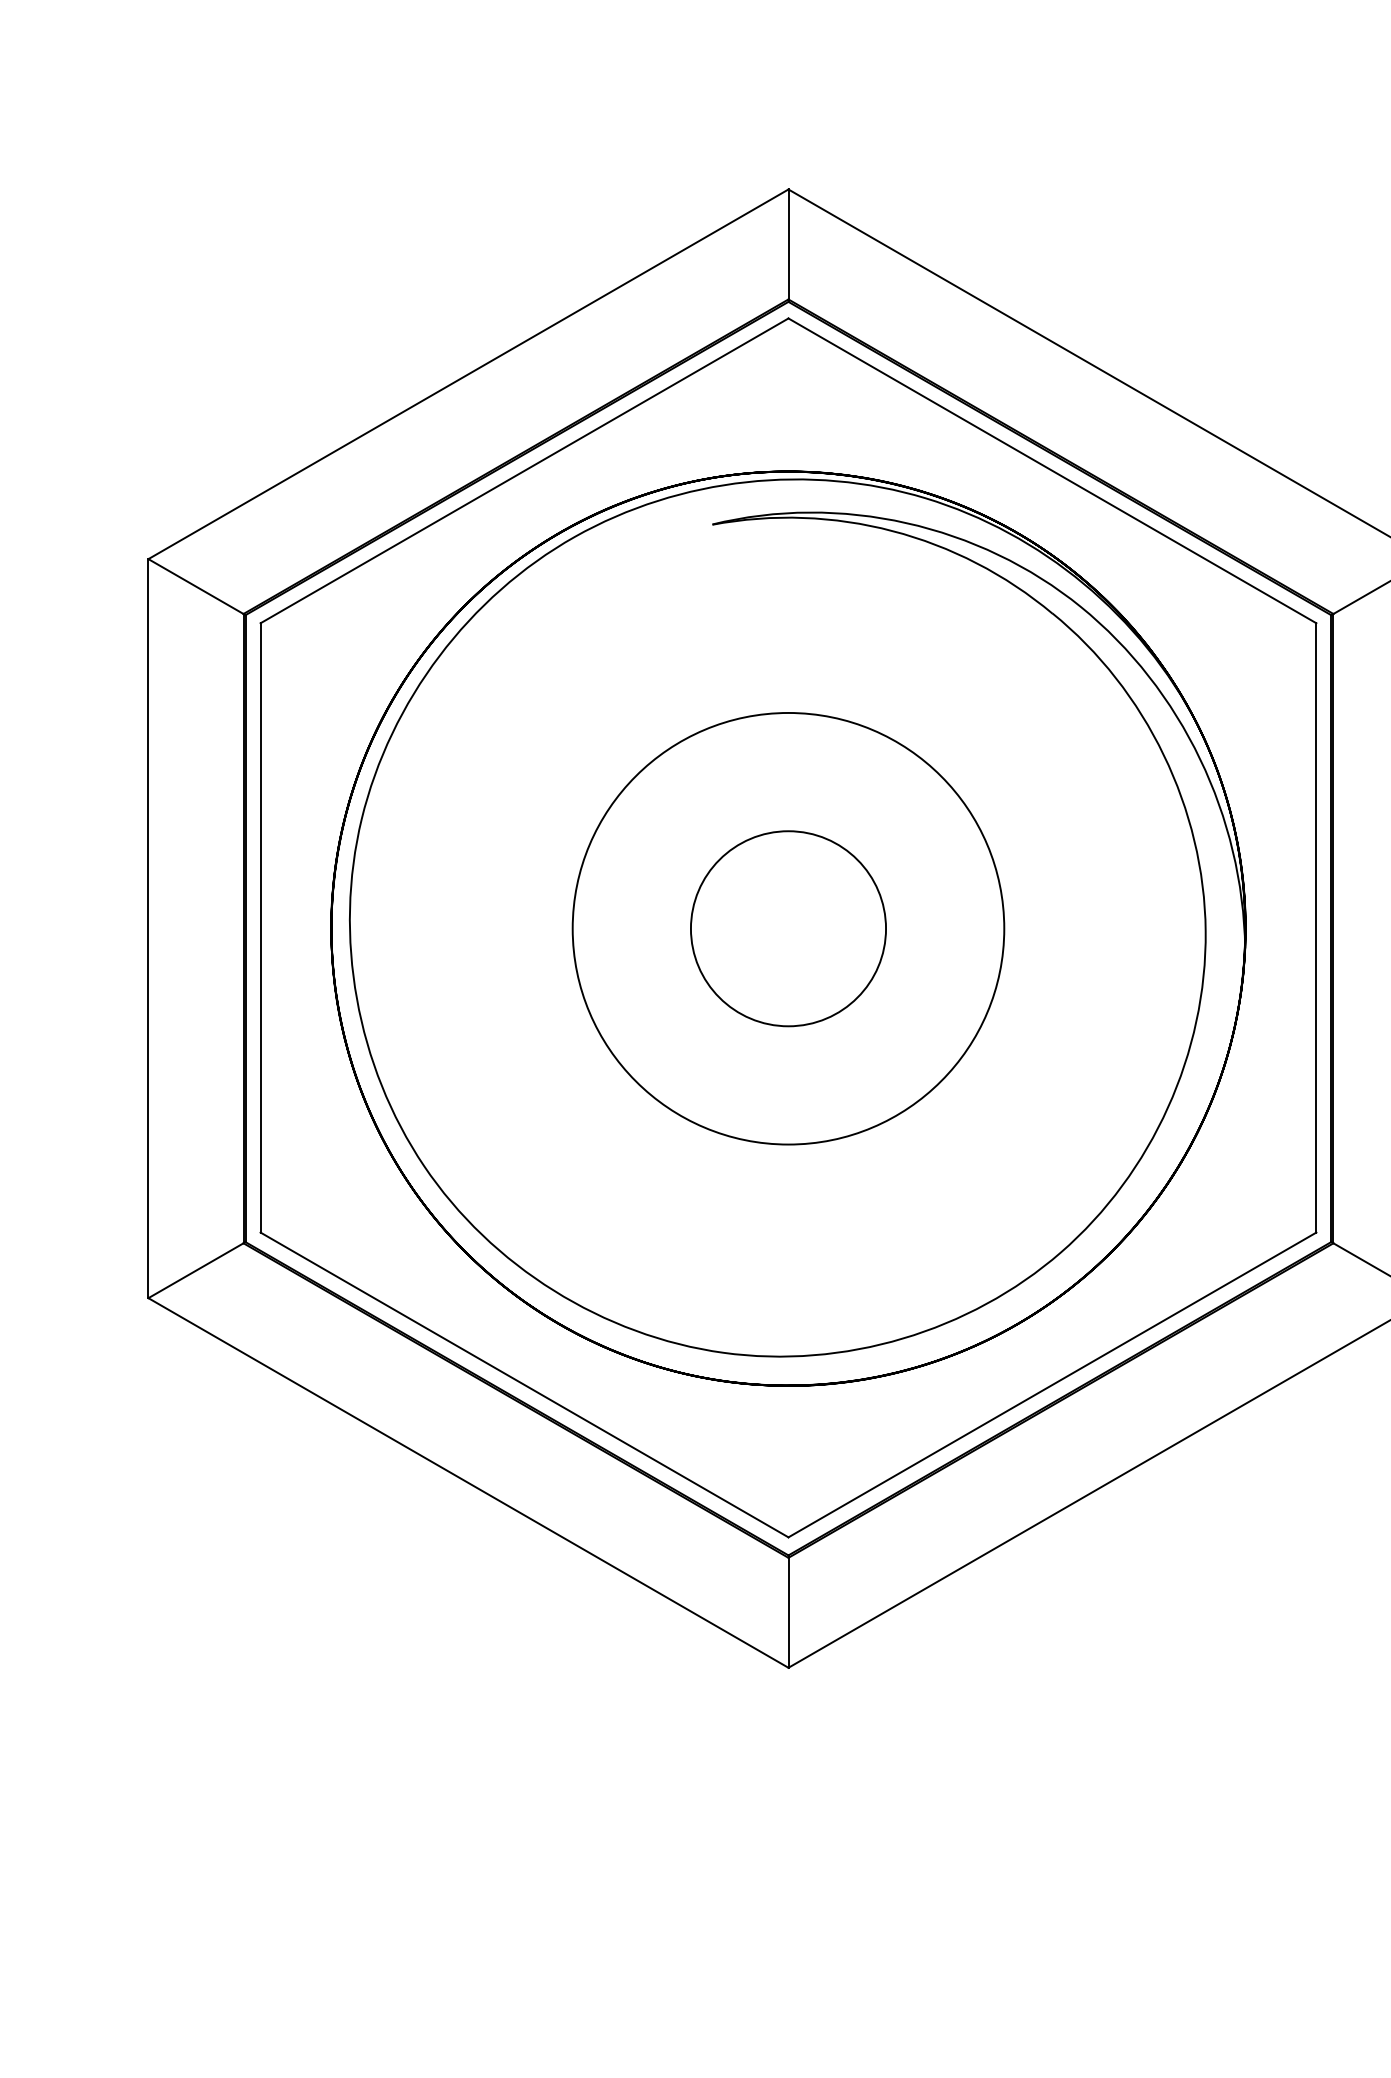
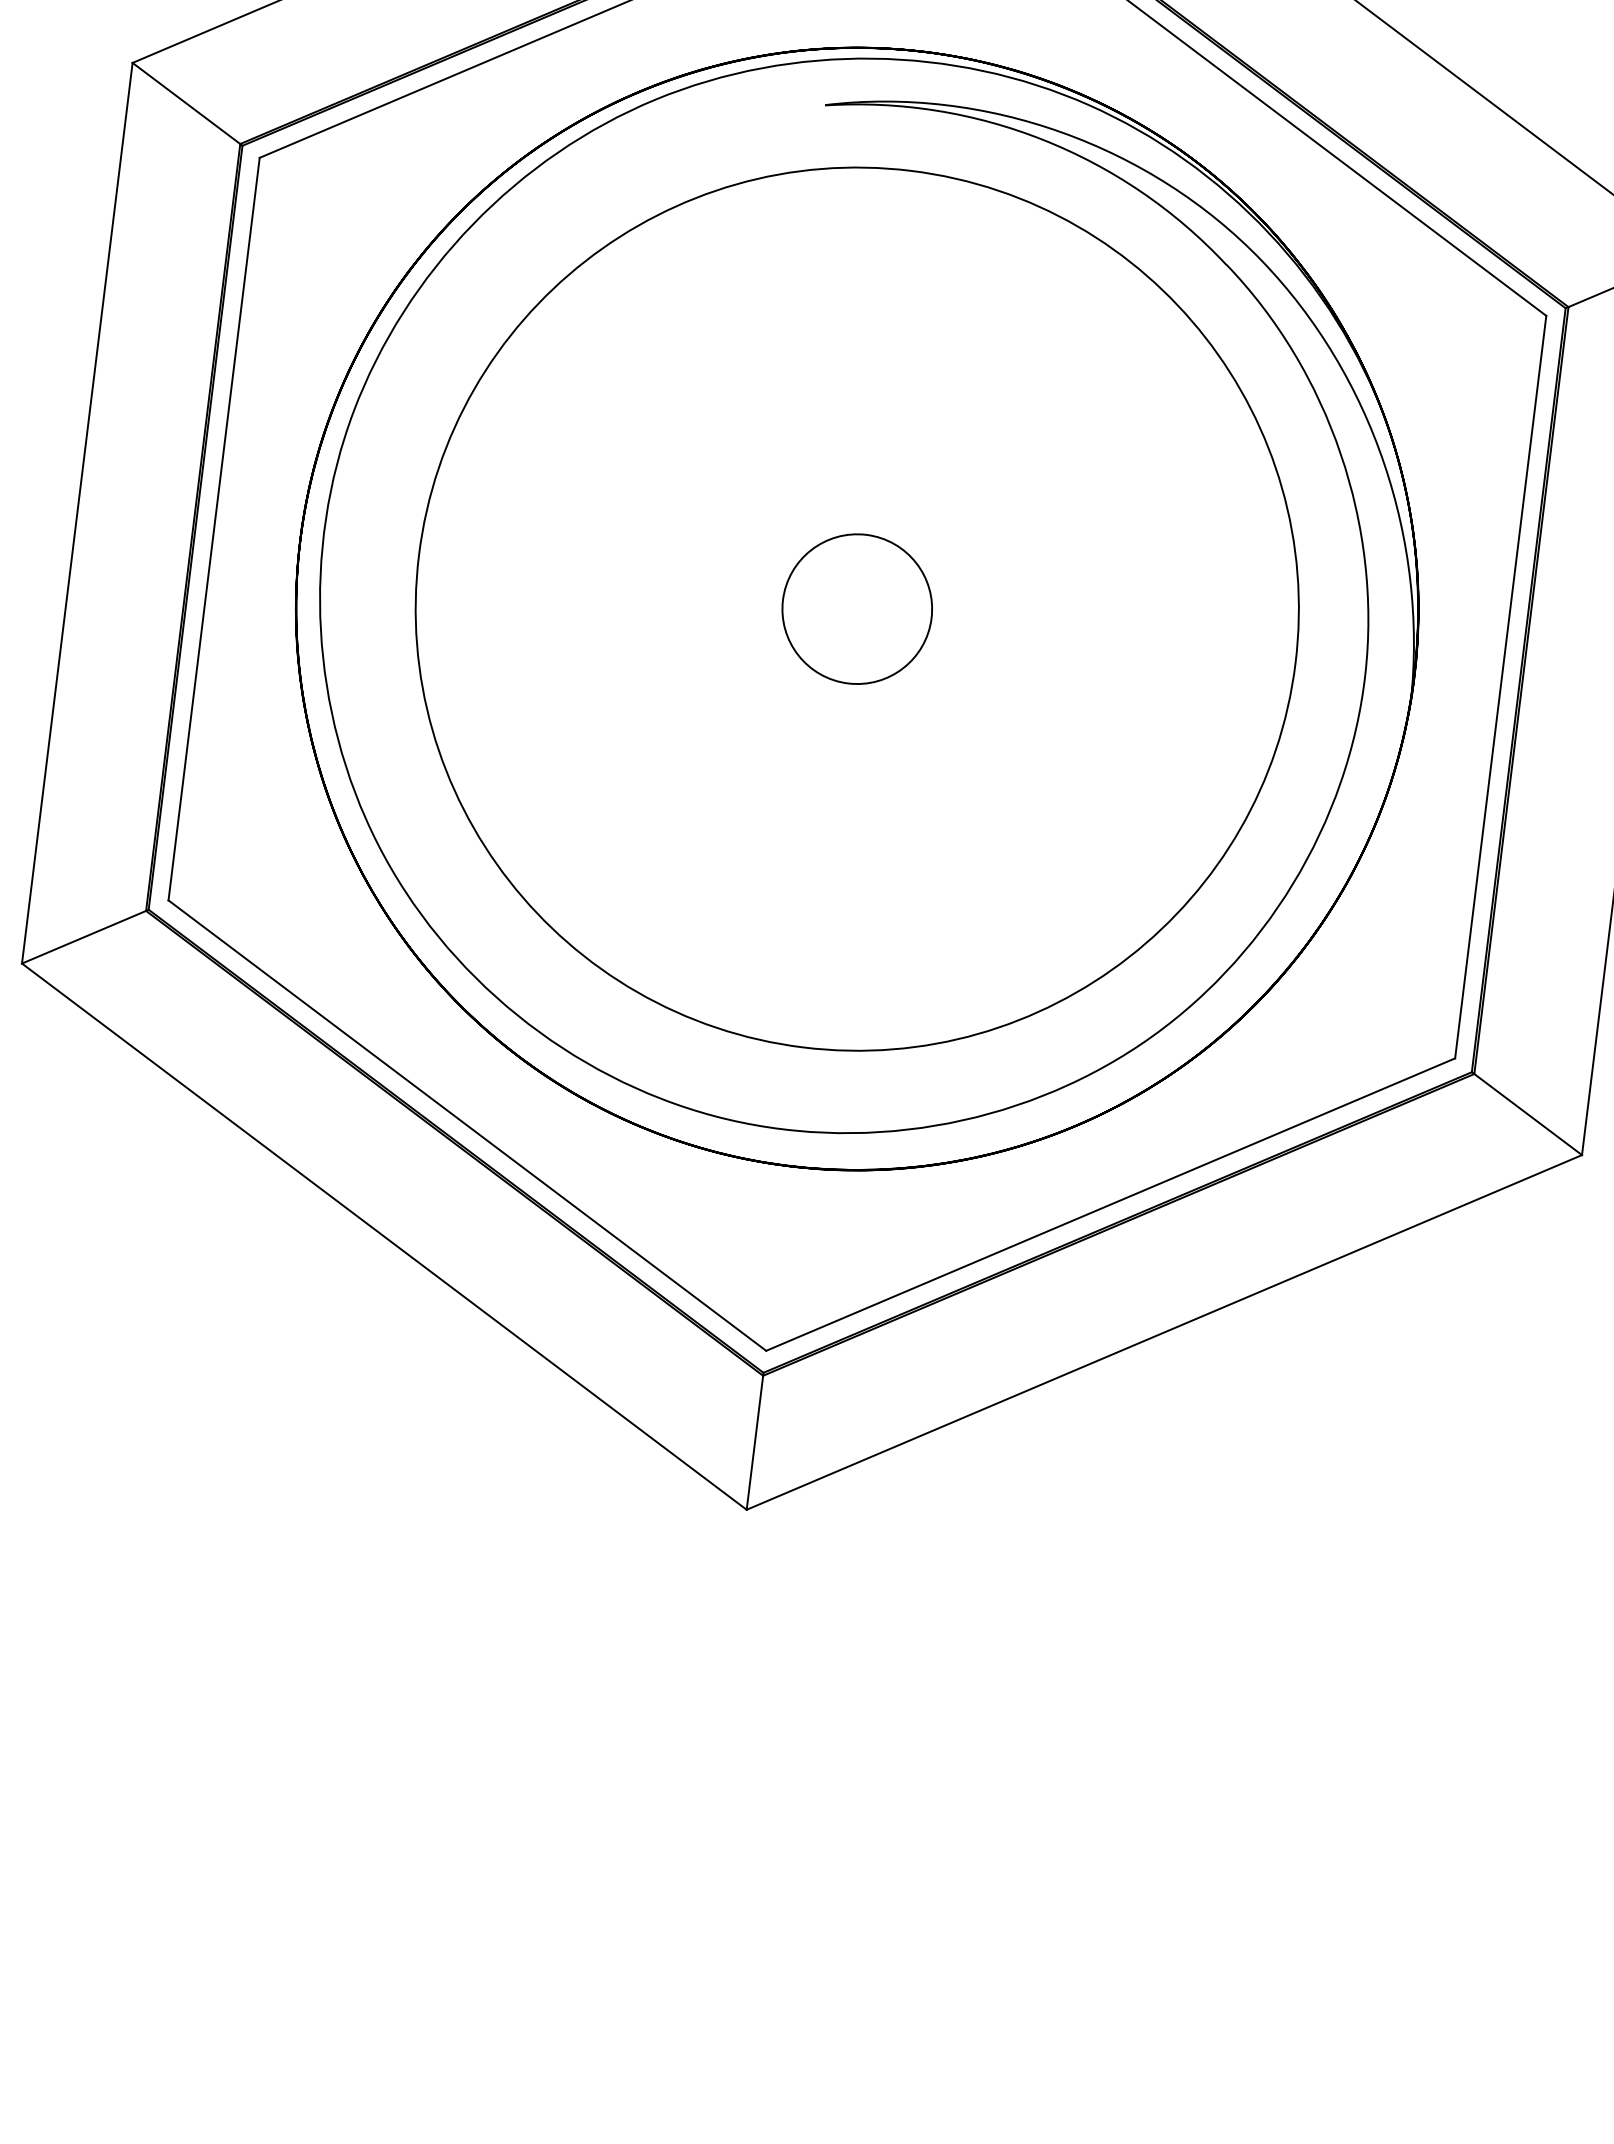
circle: (788, 928) -> (857, 608), size x0.62
circle: (788, 928) -> (857, 608), size x1.67

